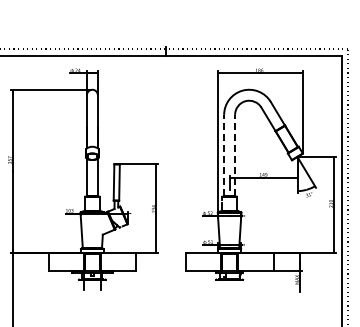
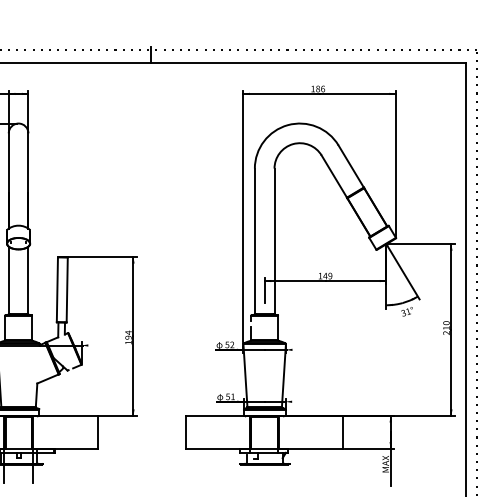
line: (224, 155) -> (255, 241), dashed -> solid
line: (235, 155) -> (275, 241), dashed -> solid

